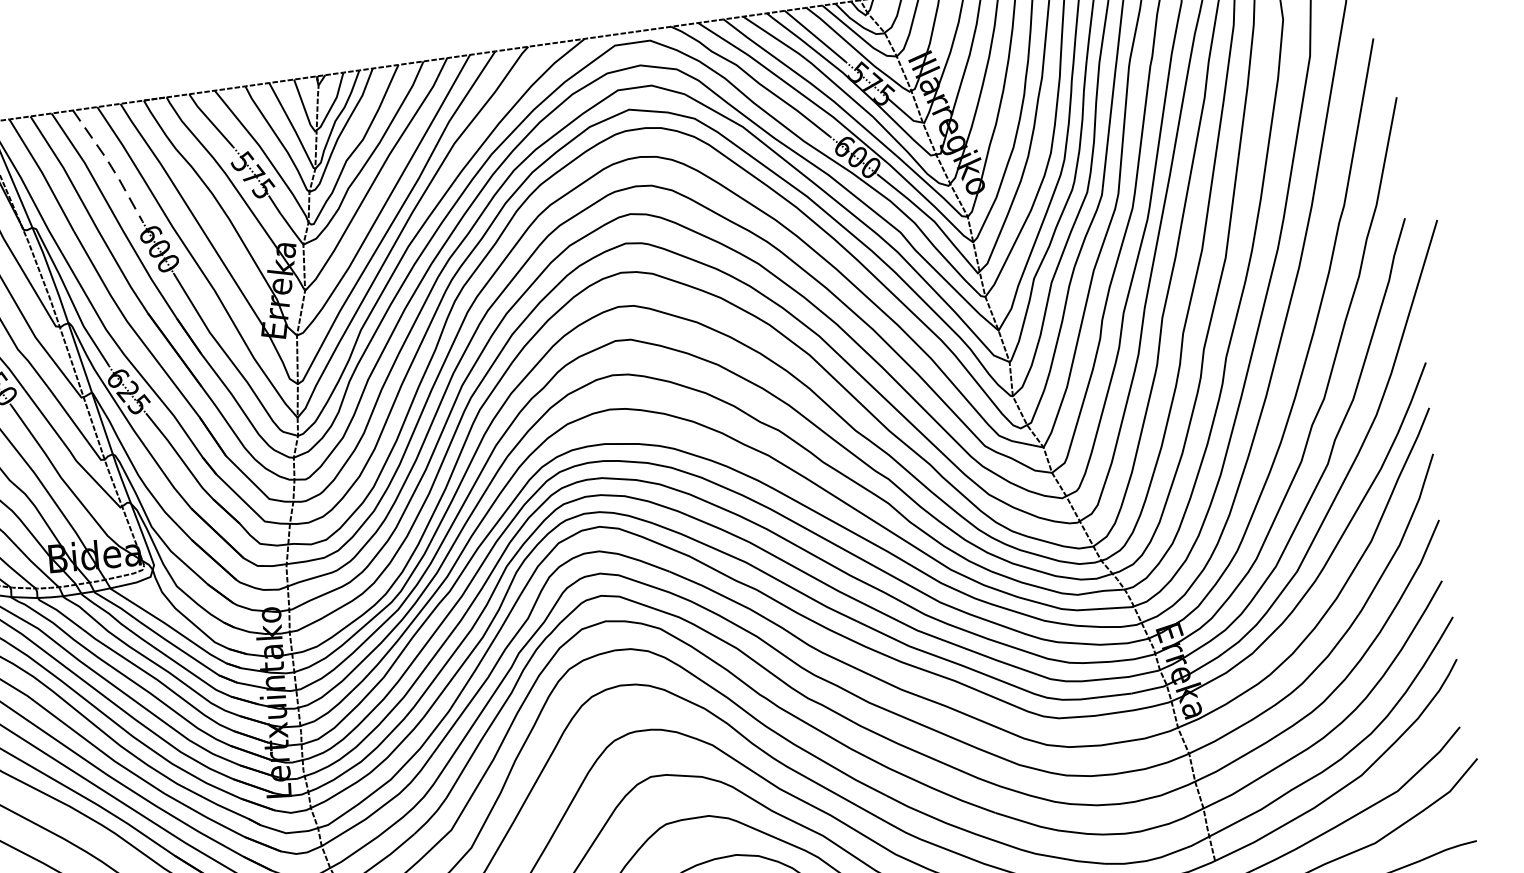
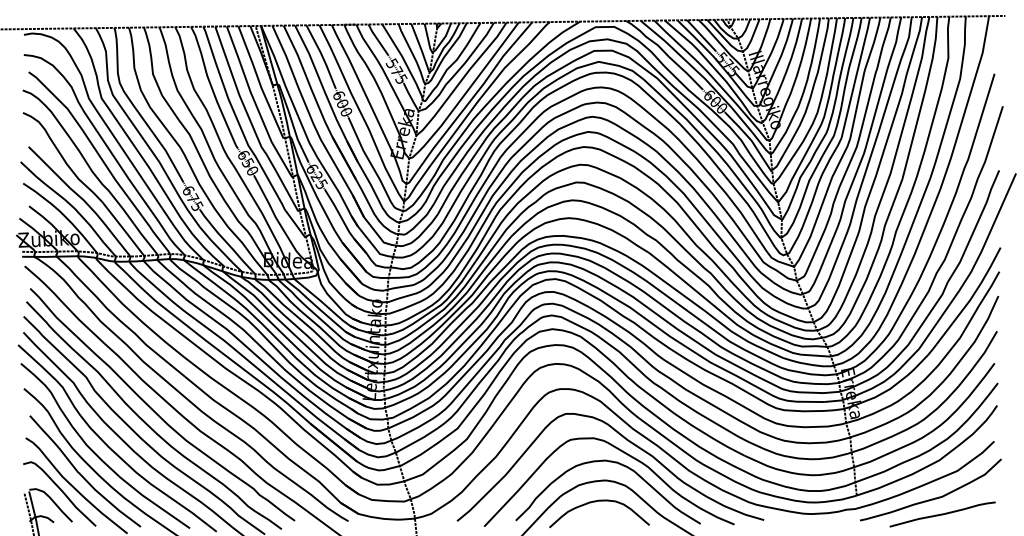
line: (110, 165) -> (322, 56), dashed -> solid

